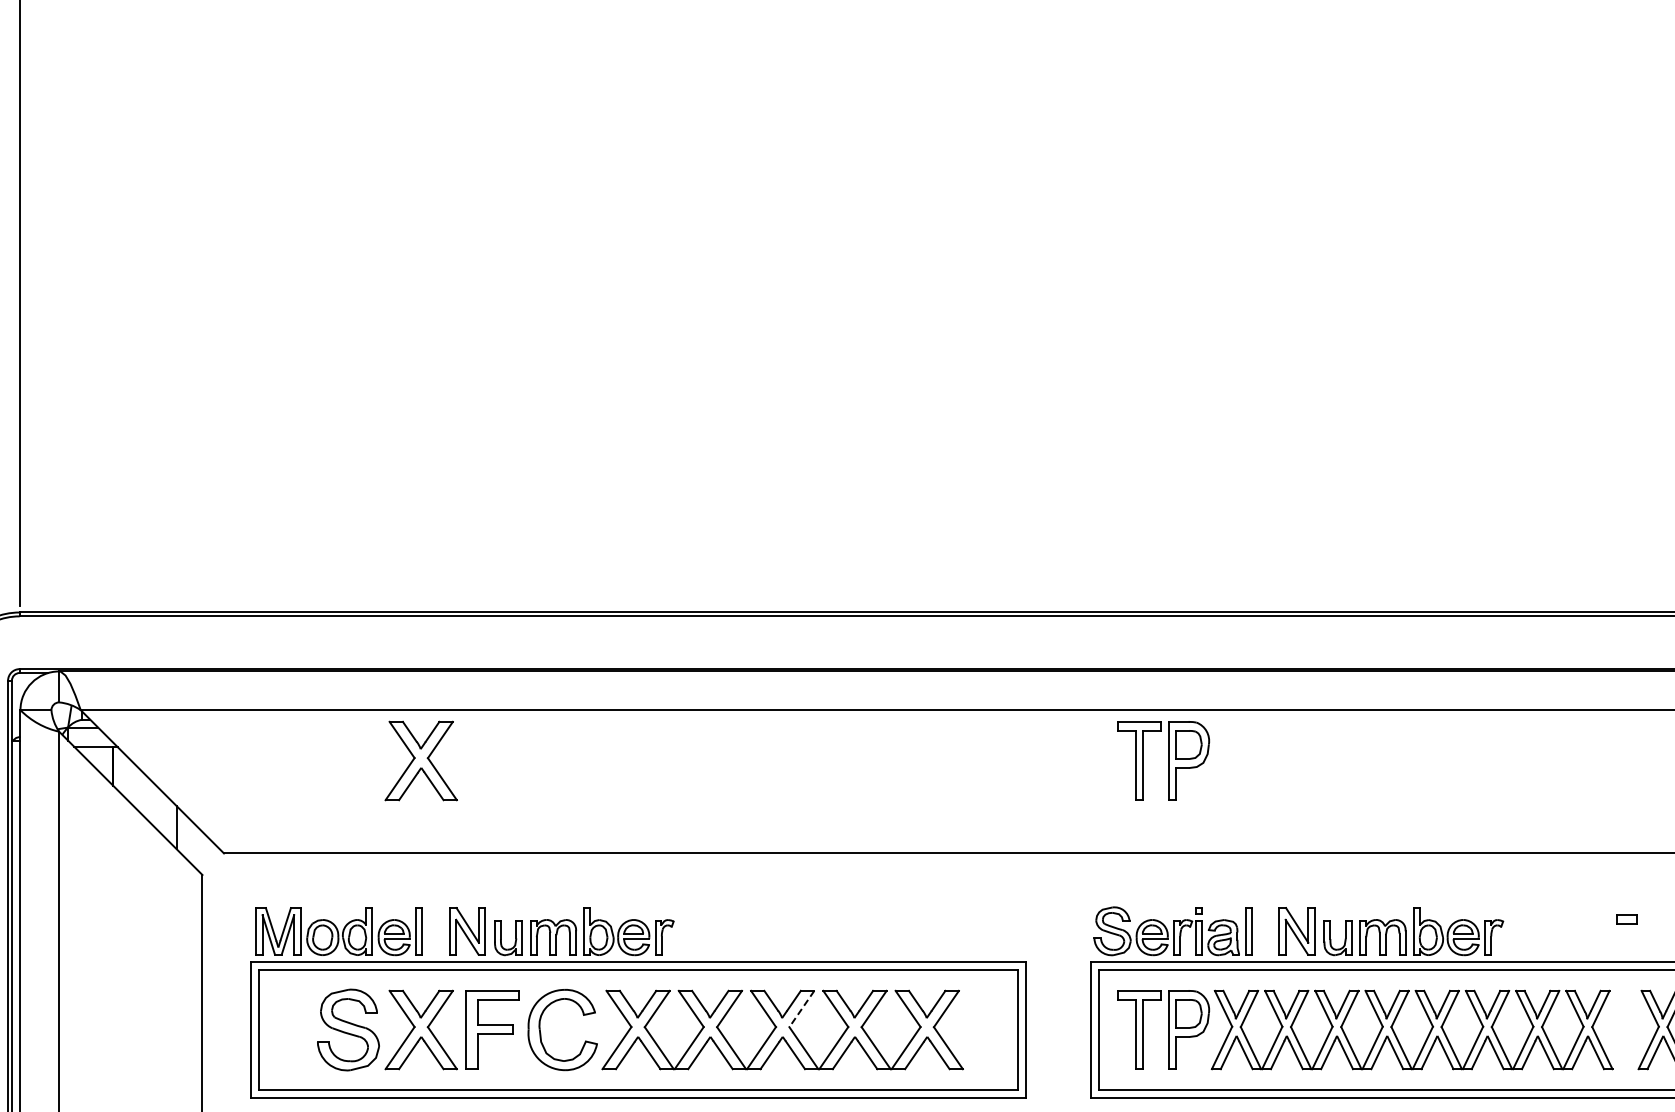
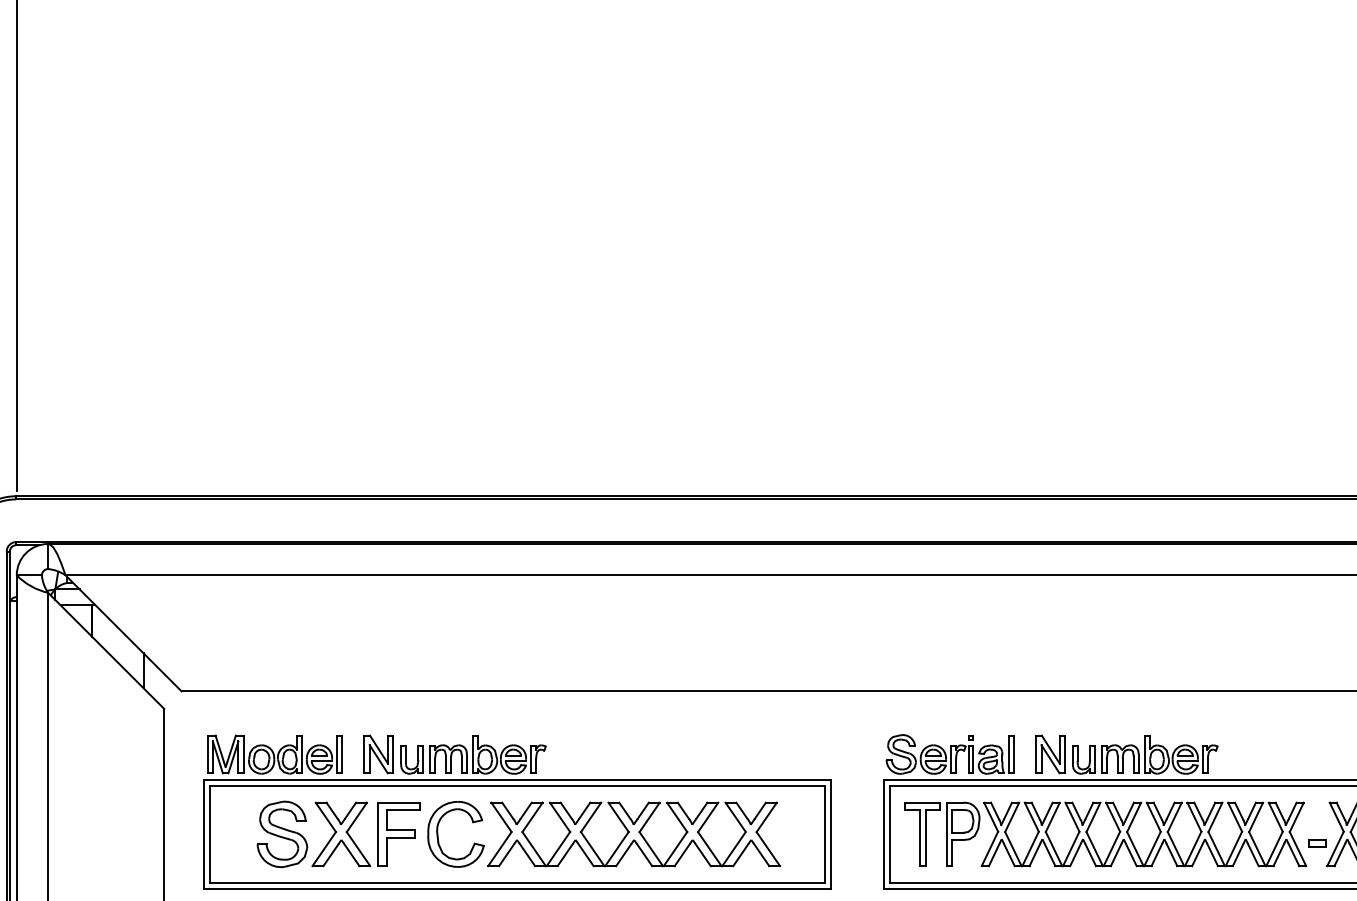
part: (420, 760) -> (340, 616), removed
part: (1163, 760) -> (942, 616), removed
part: (1626, 919) -> (1317, 843), moved
line: (801, 1009) -> (649, 817), dashed -> solid

